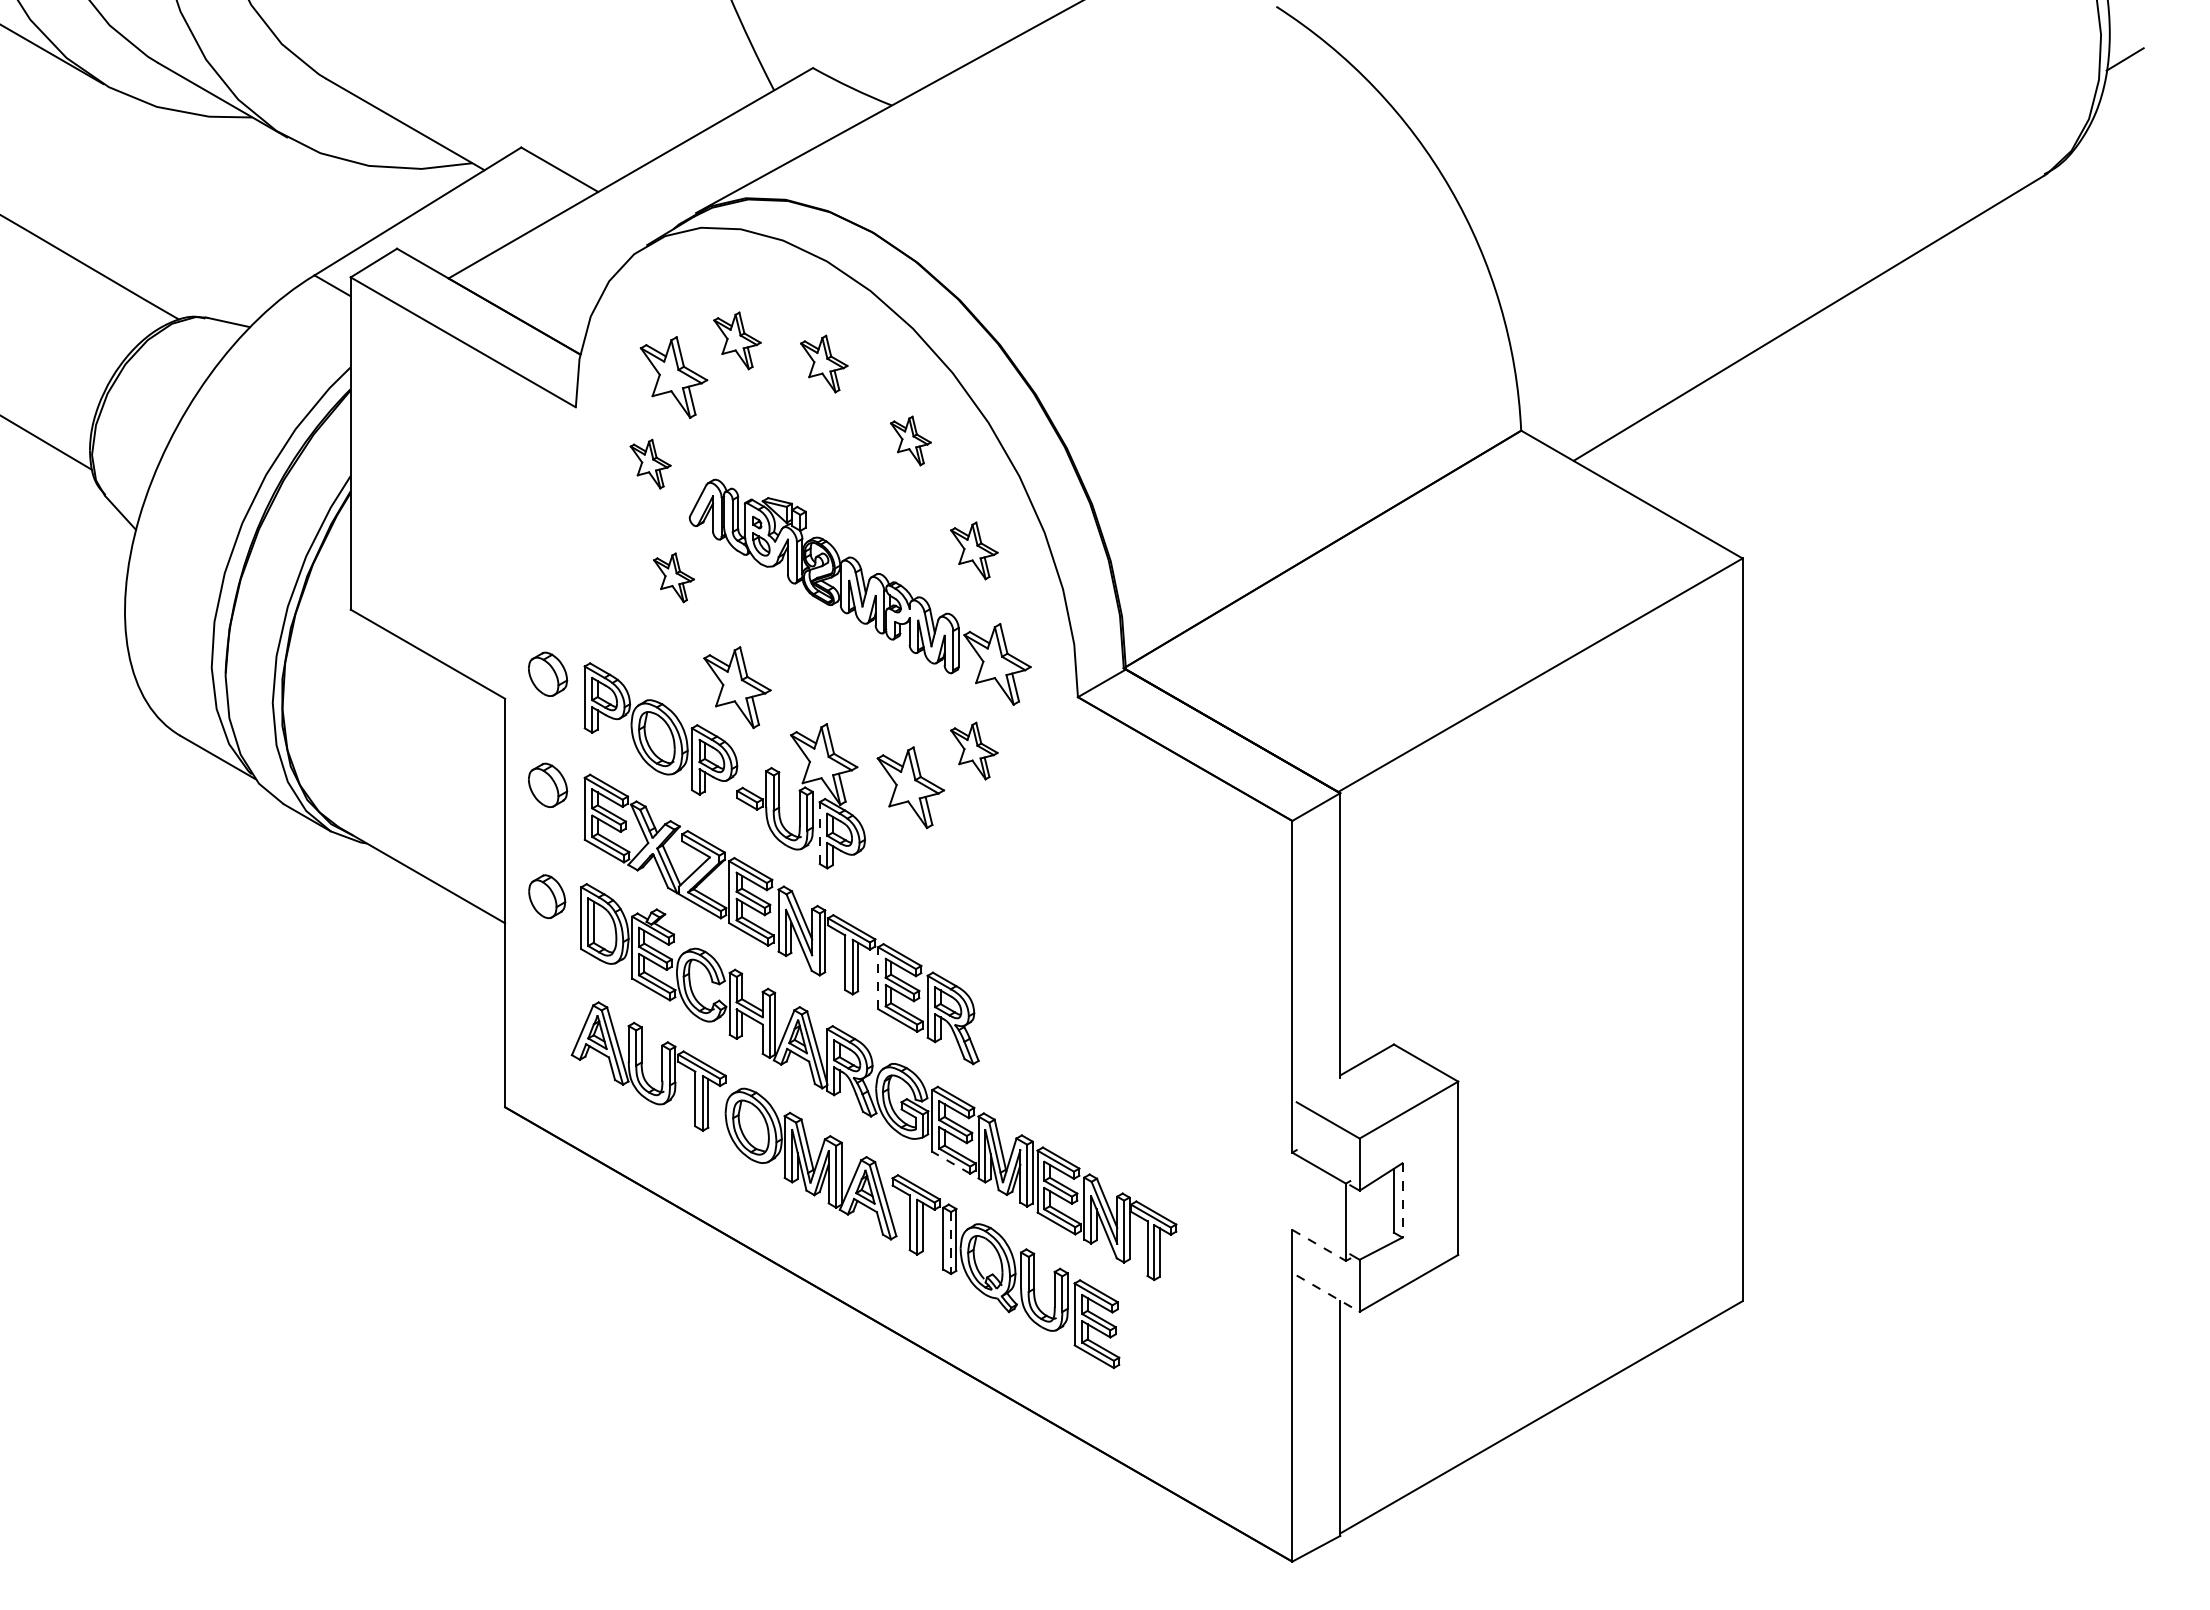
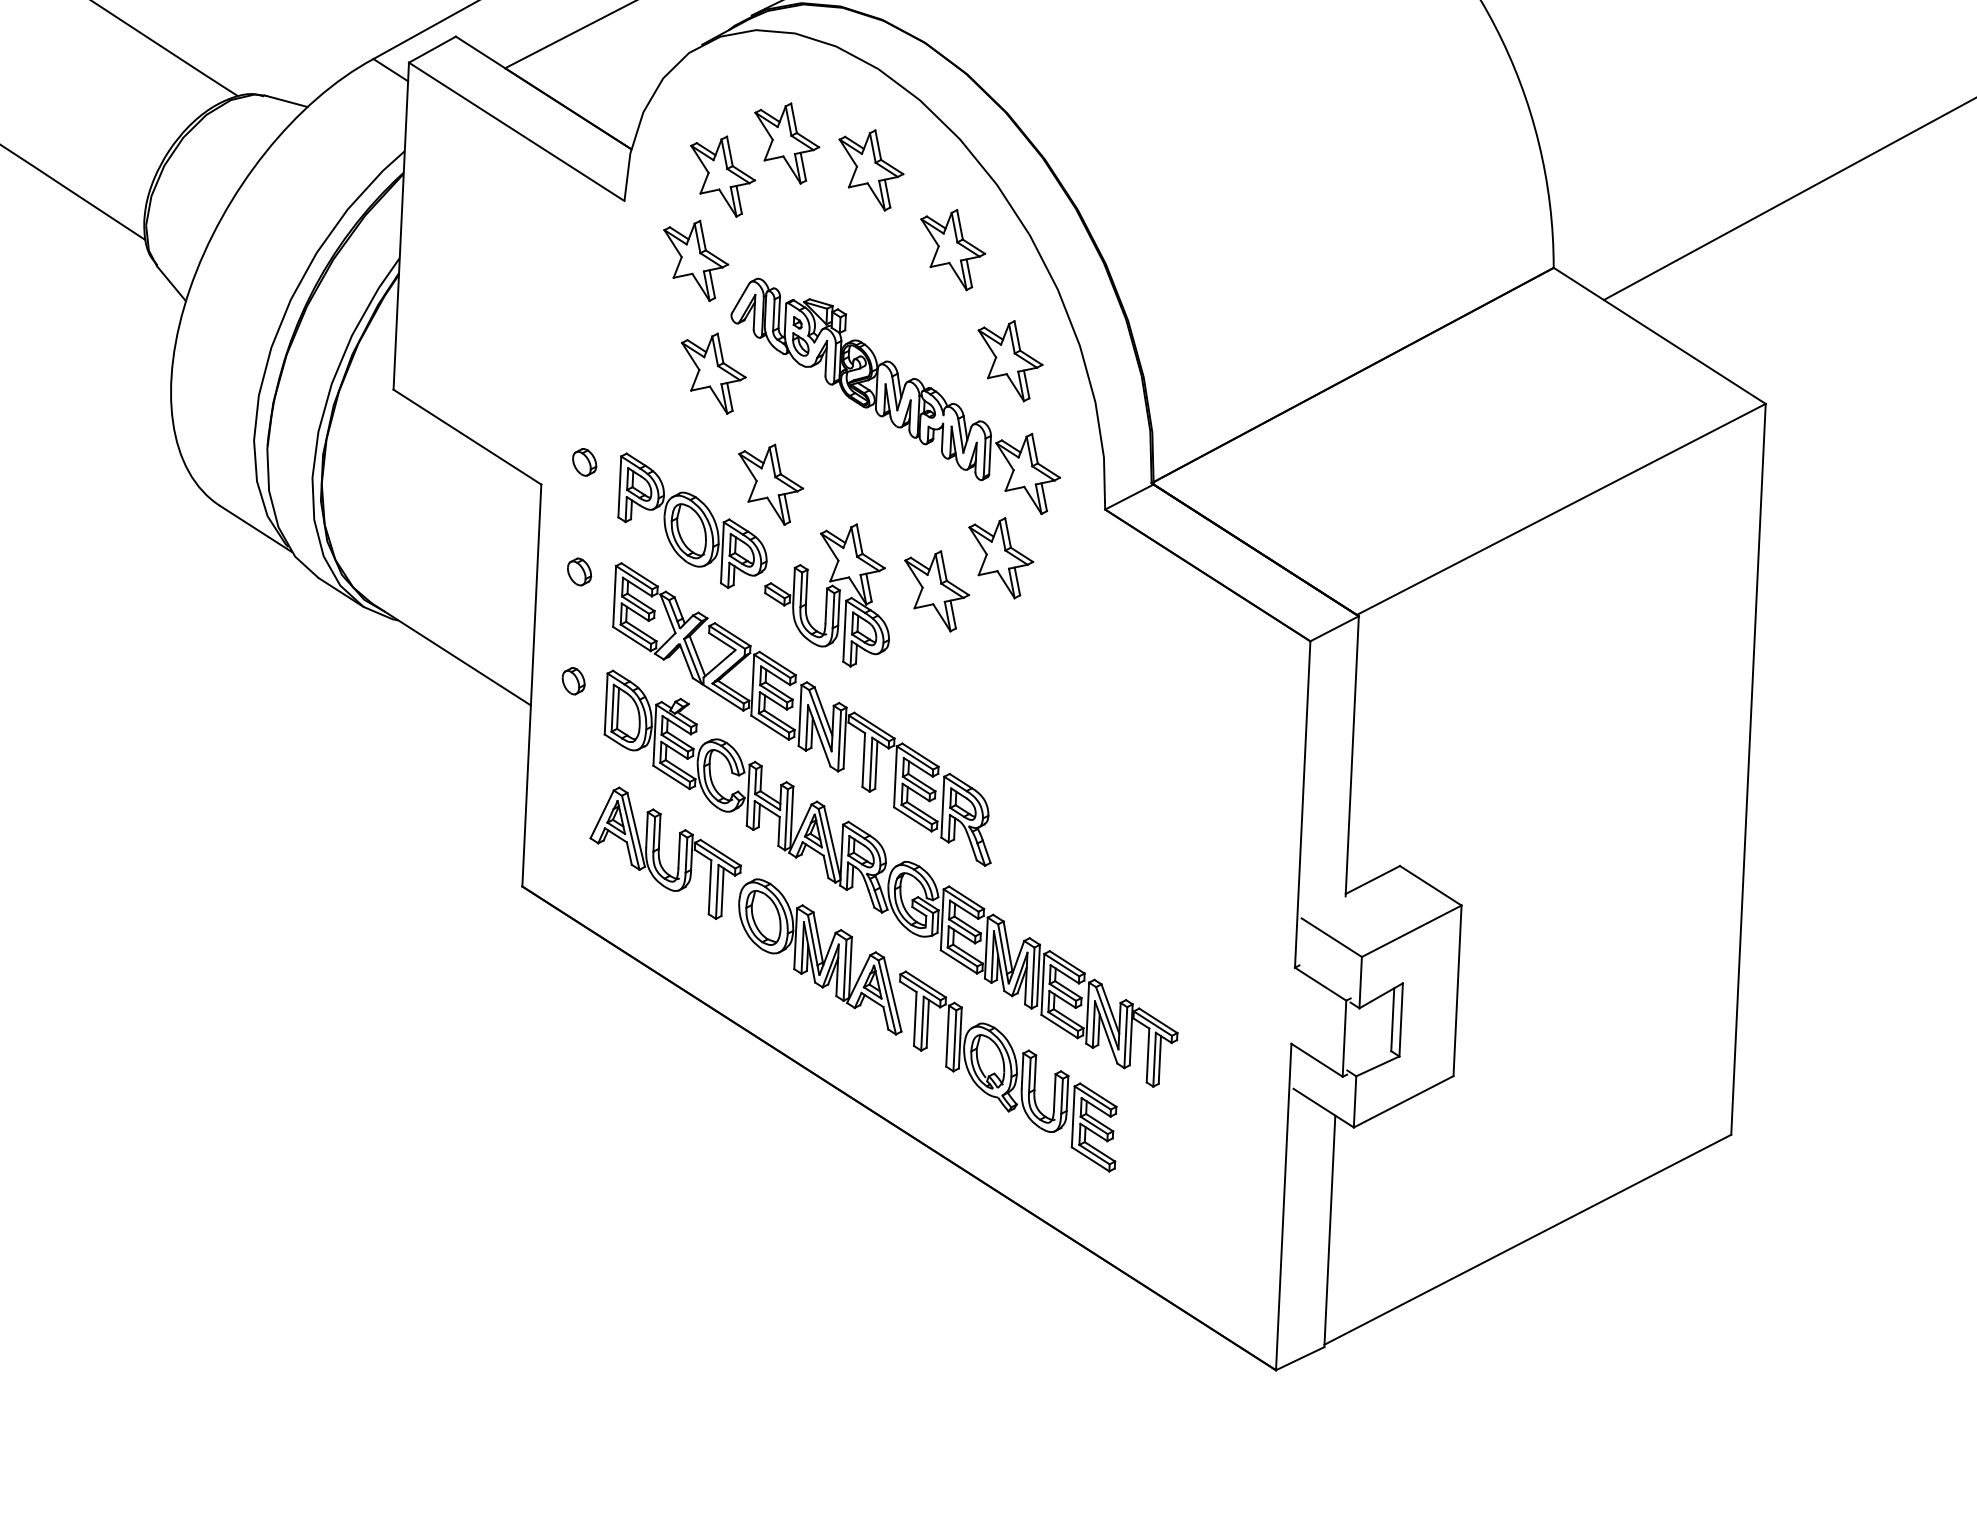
part: (737, 340) -> (786, 142), size x1.43
part: (824, 363) -> (871, 169), size x1.43
part: (910, 440) -> (952, 249), size x1.67
part: (650, 463) -> (695, 259), size x1.67
part: (974, 550) -> (1010, 360), size x1.43
part: (673, 577) -> (712, 373), size x1.67
part: (547, 673) -> (584, 461), size x0.62
part: (974, 750) -> (1000, 557), size x1.43
part: (547, 785) -> (579, 571), size x0.62
line: (819, 833) -> (844, 631), dashed -> solid
part: (547, 896) -> (573, 681), size x0.62
line: (878, 978) -> (895, 777), dashed -> solid
line: (951, 1162) -> (959, 961), dashed -> solid
line: (1402, 1200) -> (1401, 1019), dashed -> solid
line: (951, 1243) -> (955, 1041), dashed -> solid
line: (1319, 1245) -> (1317, 1060), dashed -> solid
line: (1328, 1293) -> (1324, 1108), dashed -> solid

